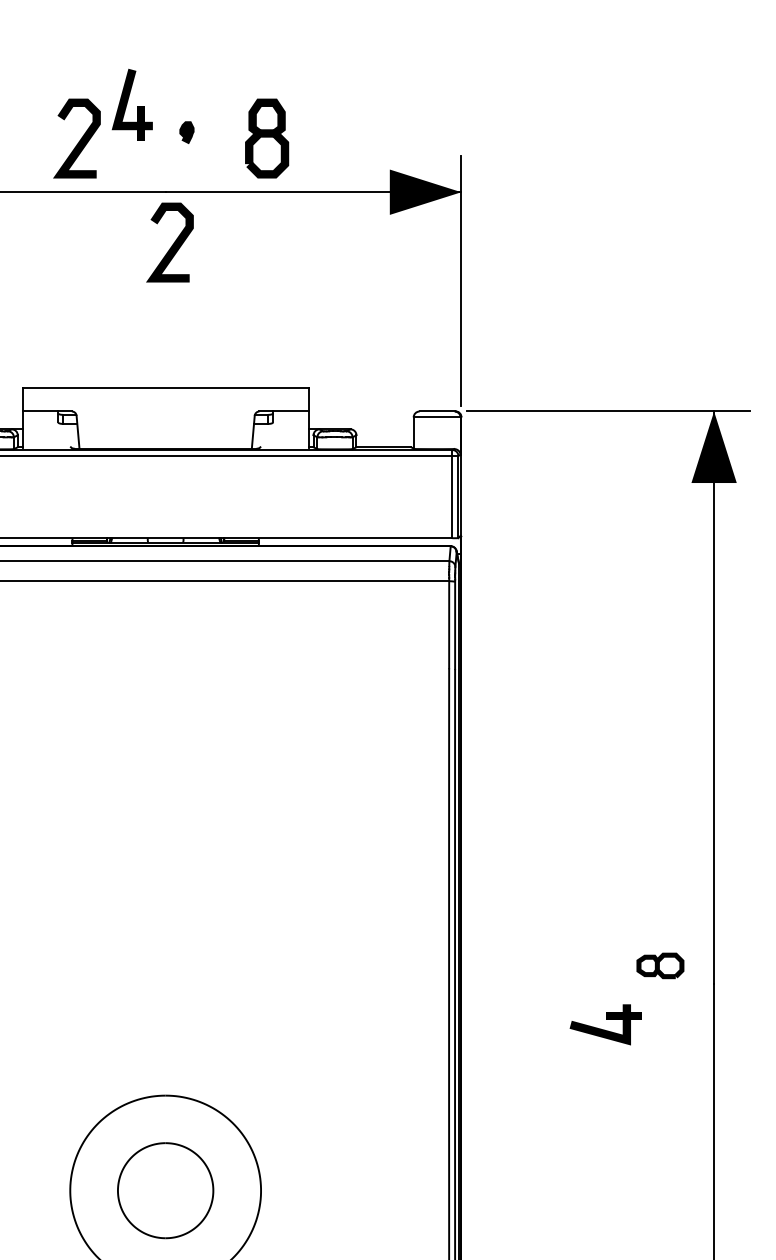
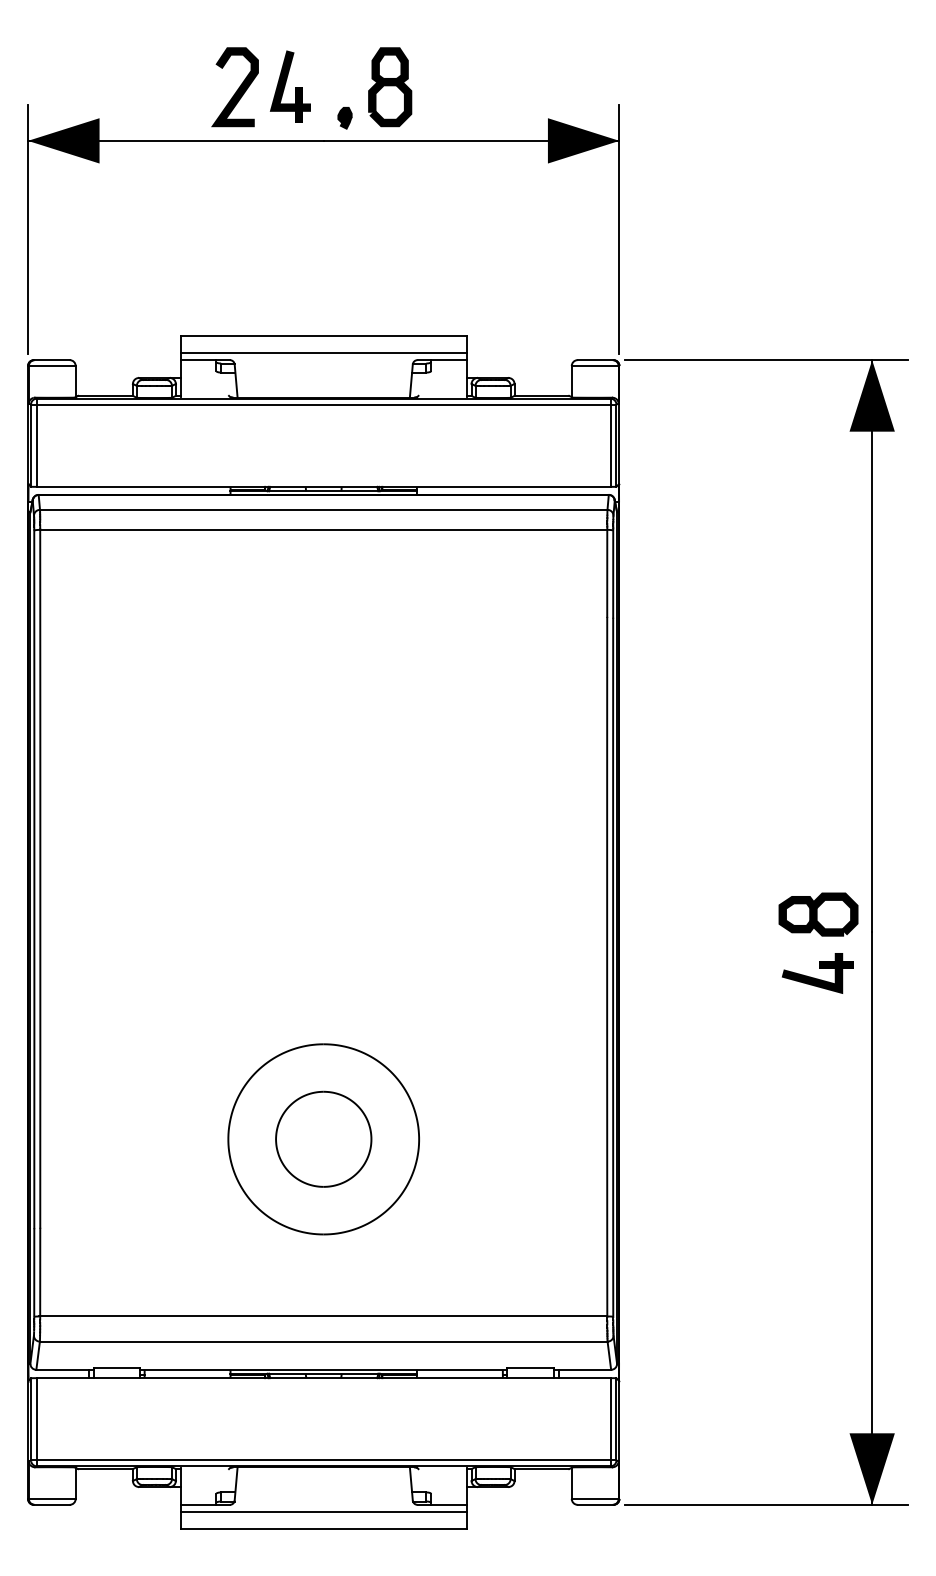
part: (132, 104) -> (290, 86), moved
part: (186, 132) -> (344, 118), moved
part: (267, 138) -> (390, 87), moved
curve: (172, 244) -> (330, 193), removed
line: (165, 403) -> (323, 352), added
part: (660, 965) -> (818, 914), size x1.67
part: (605, 1024) -> (817, 973), moved

